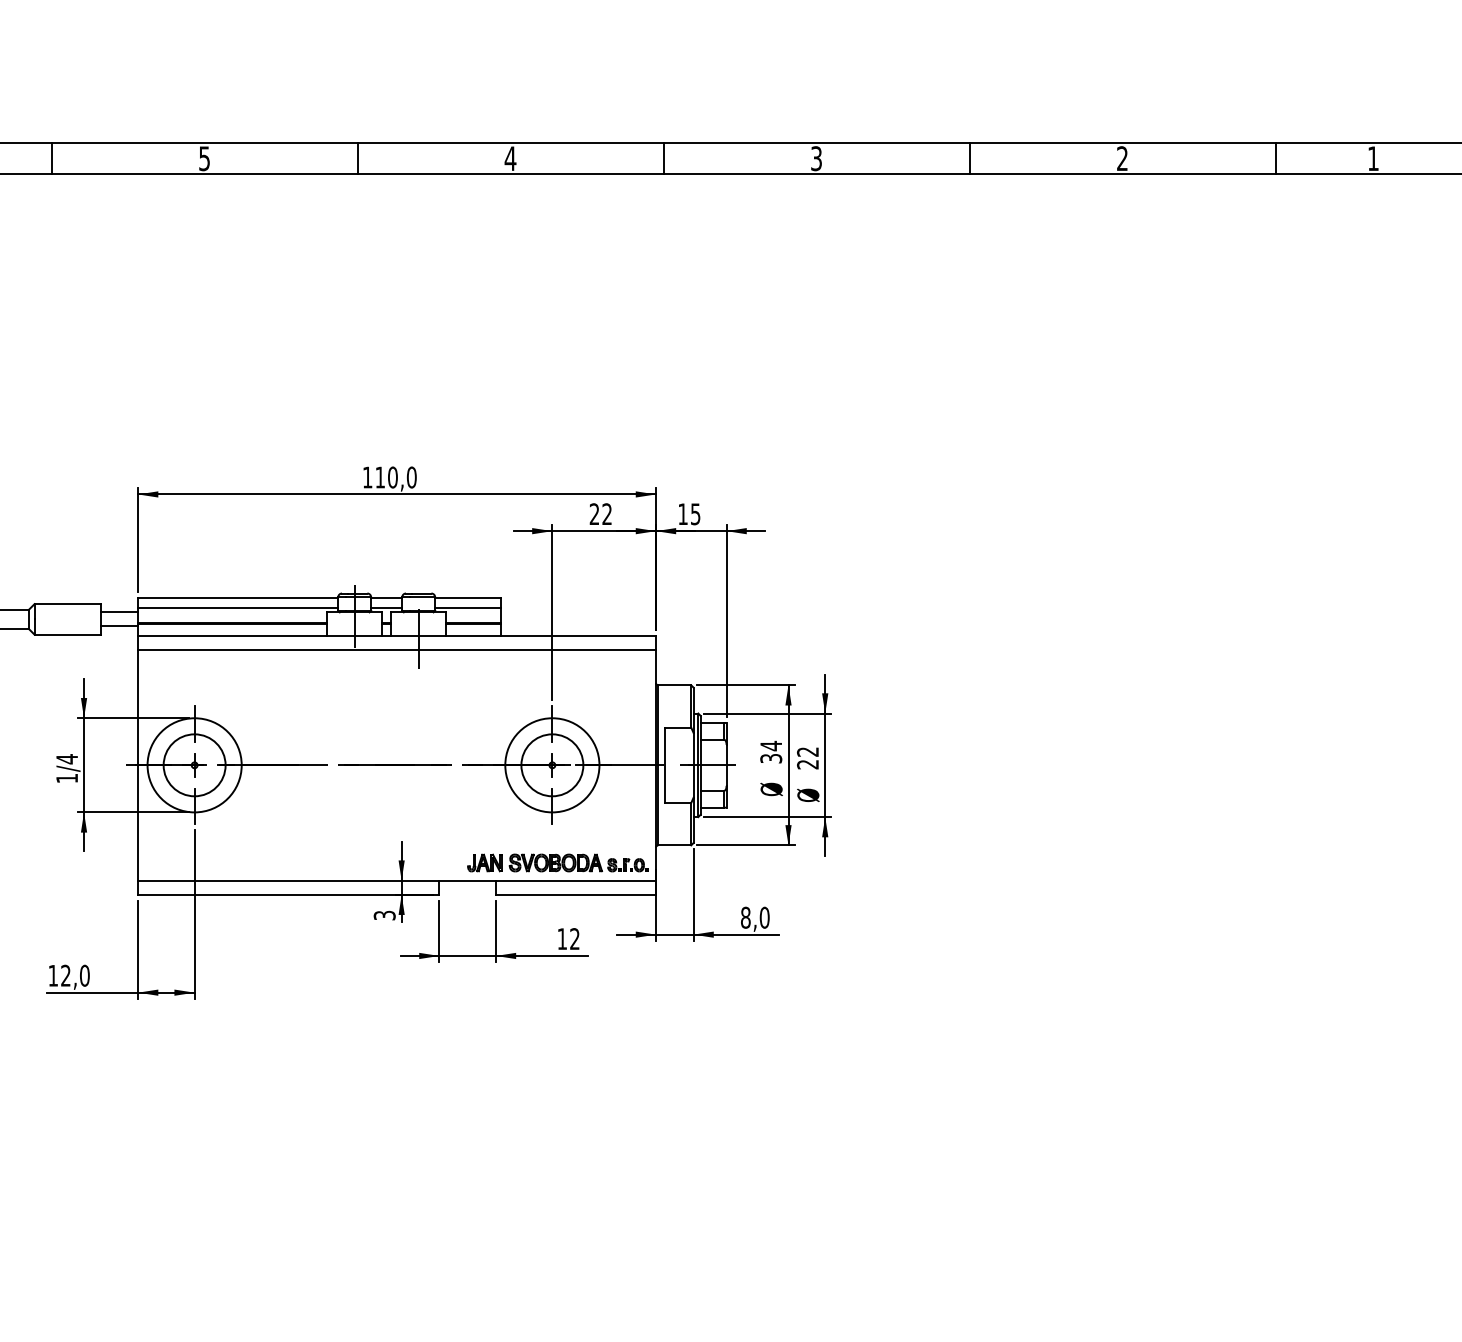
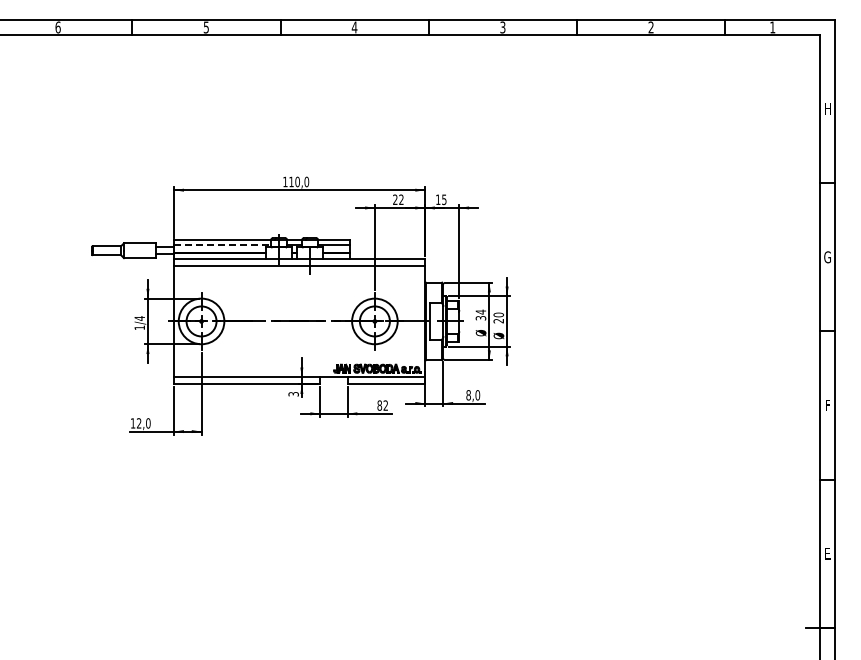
line: (239, 608) -> (223, 245), solid -> dashed
text: (807, 750) -> (498, 314), 22 -> 20
text: (561, 938) -> (379, 405), 12 -> 82

